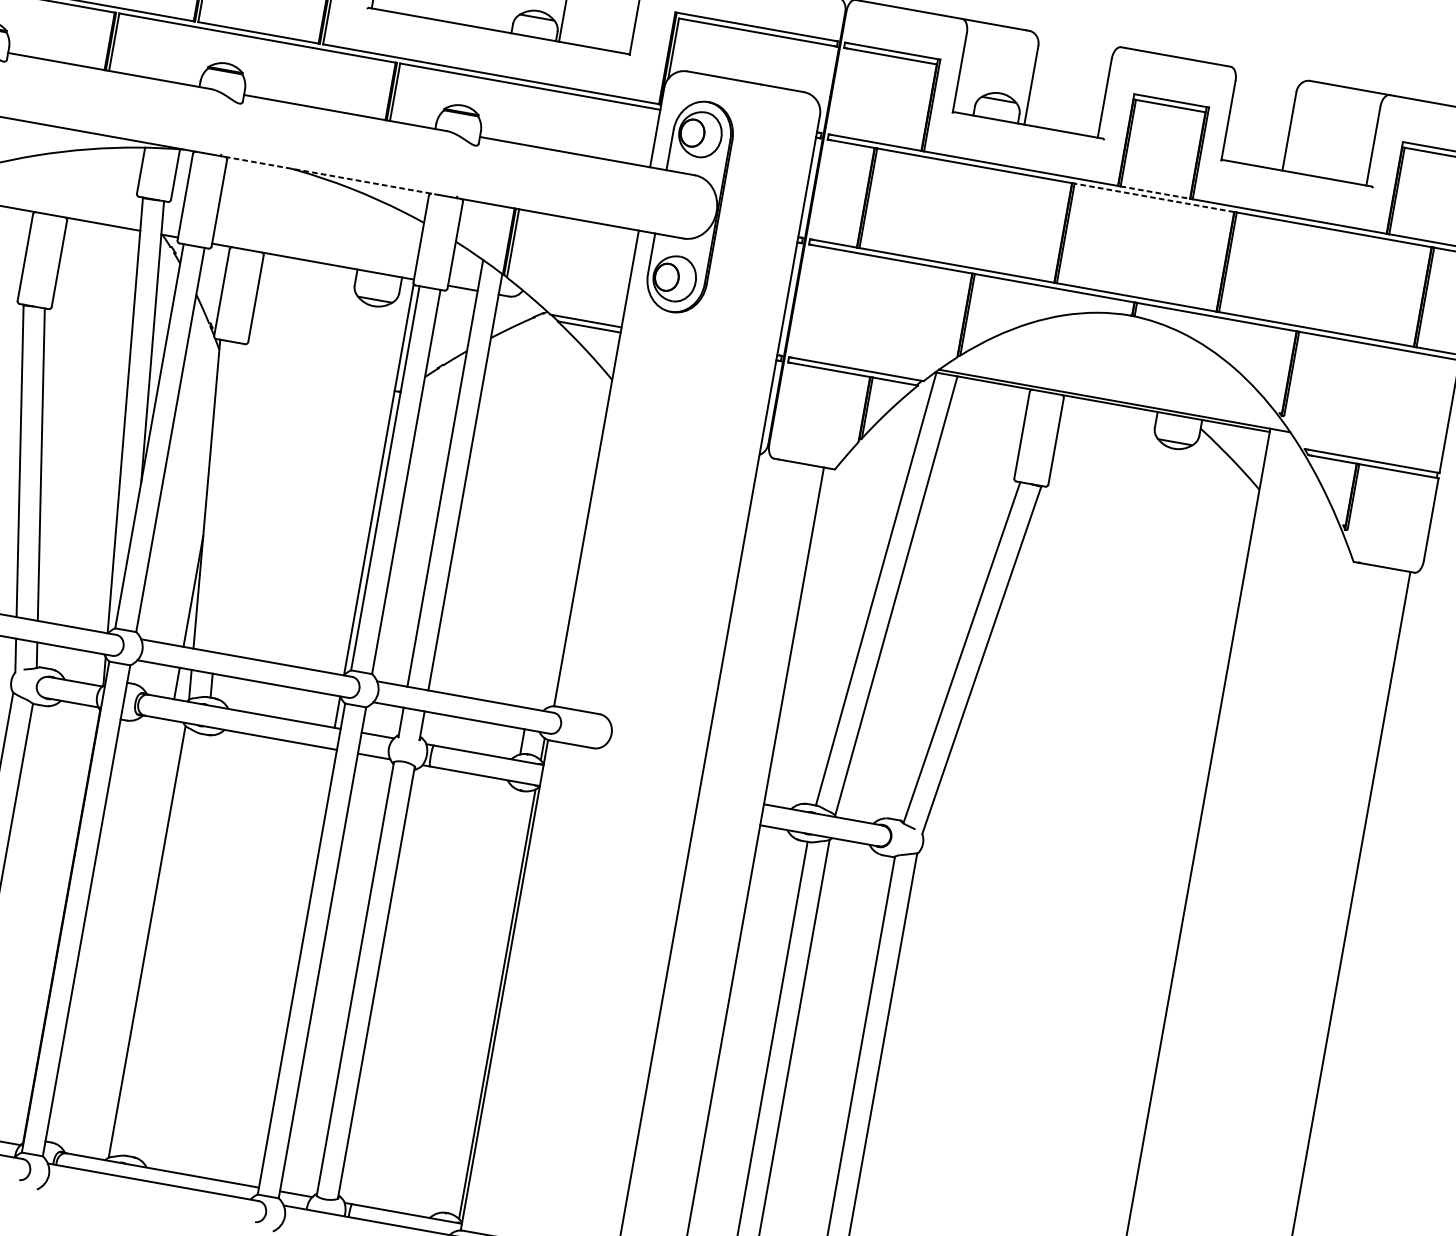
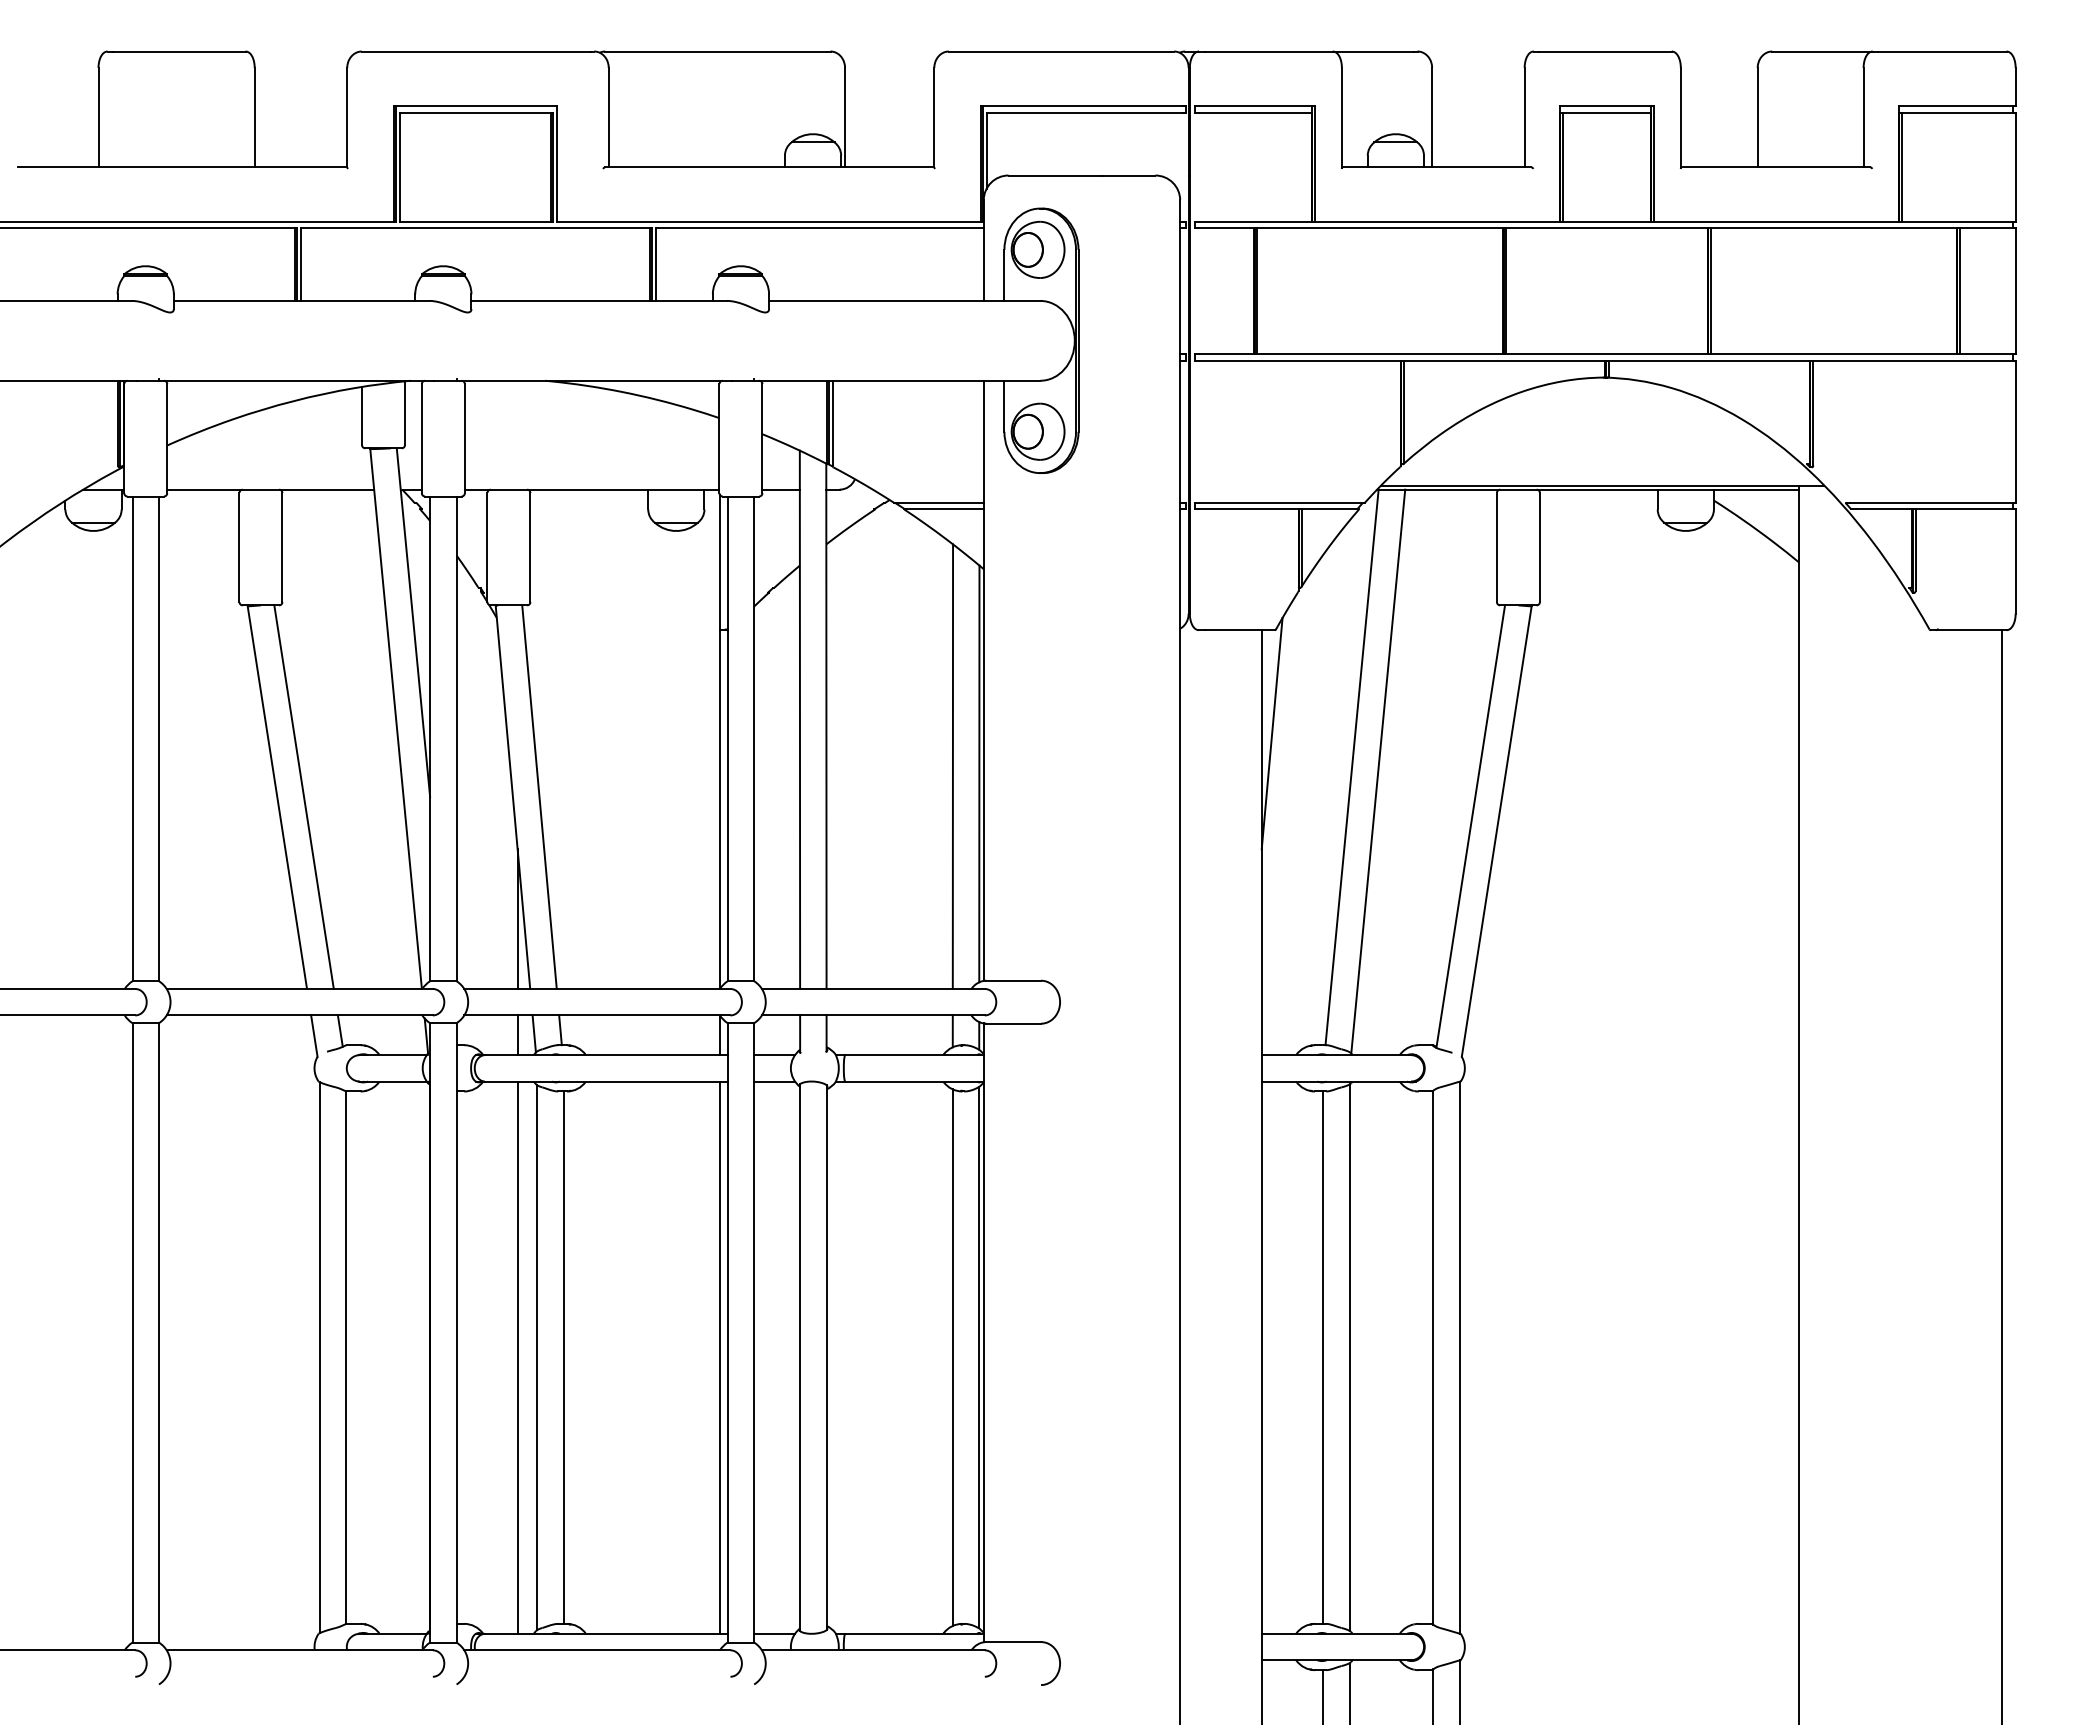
line: (332, 175) -> (597, 380), dashed -> solid
line: (1155, 192) -> (1607, 221), dashed -> solid
line: (1154, 197) -> (1607, 228), dashed -> solid
line: (228, 497) -> (539, 796), added
line: (559, 531) -> (952, 766), added
line: (580, 541) -> (979, 773), added
line: (817, 550) -> (1271, 733), added
line: (131, 938) -> (517, 1357), added
line: (167, 945) -> (563, 1357), added
line: (292, 967) -> (720, 1357), added
line: (476, 1000) -> (952, 1357), added

